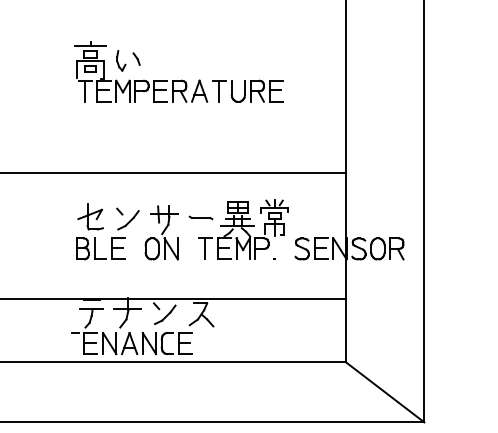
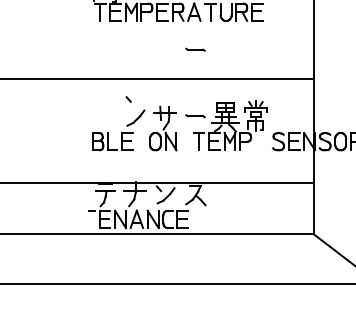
part: (200, 136) -> (195, 49), added
line: (119, 211) -> (128, 99), moved
part: (90, 216) -> (104, 115), removed

